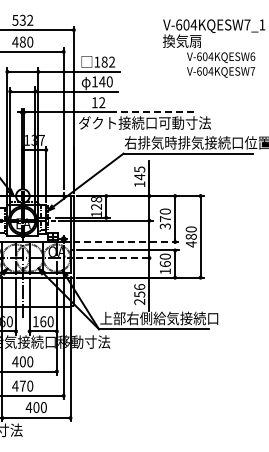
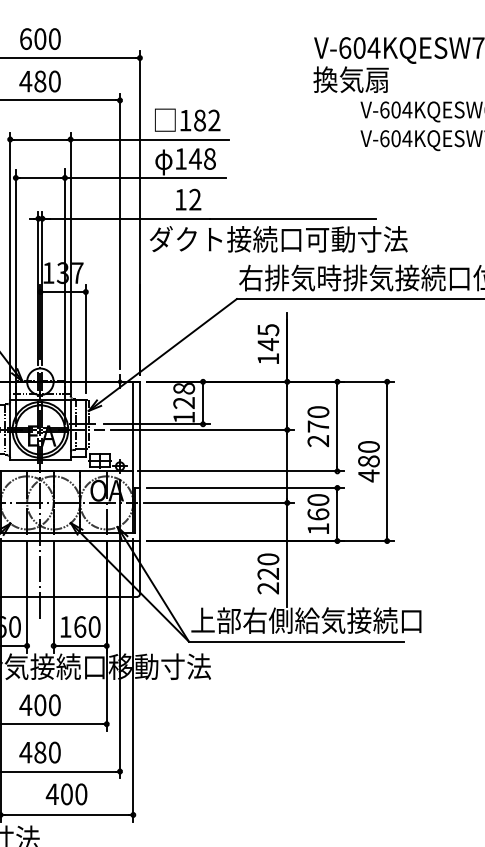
text: (22, 19) -> (39, 37), 532 -> 600
text: (109, 82) -> (209, 160), 140 -> 148
line: (152, 112) -> (293, 218), dashed -> solid
text: (165, 226) -> (318, 441), 370 -> 270
line: (125, 241) -> (240, 470), dashed -> solid
line: (115, 258) -> (221, 503), dashed -> solid
text: (139, 290) -> (267, 566), 256 -> 220
text: (22, 385) -> (39, 751), 470 -> 480

